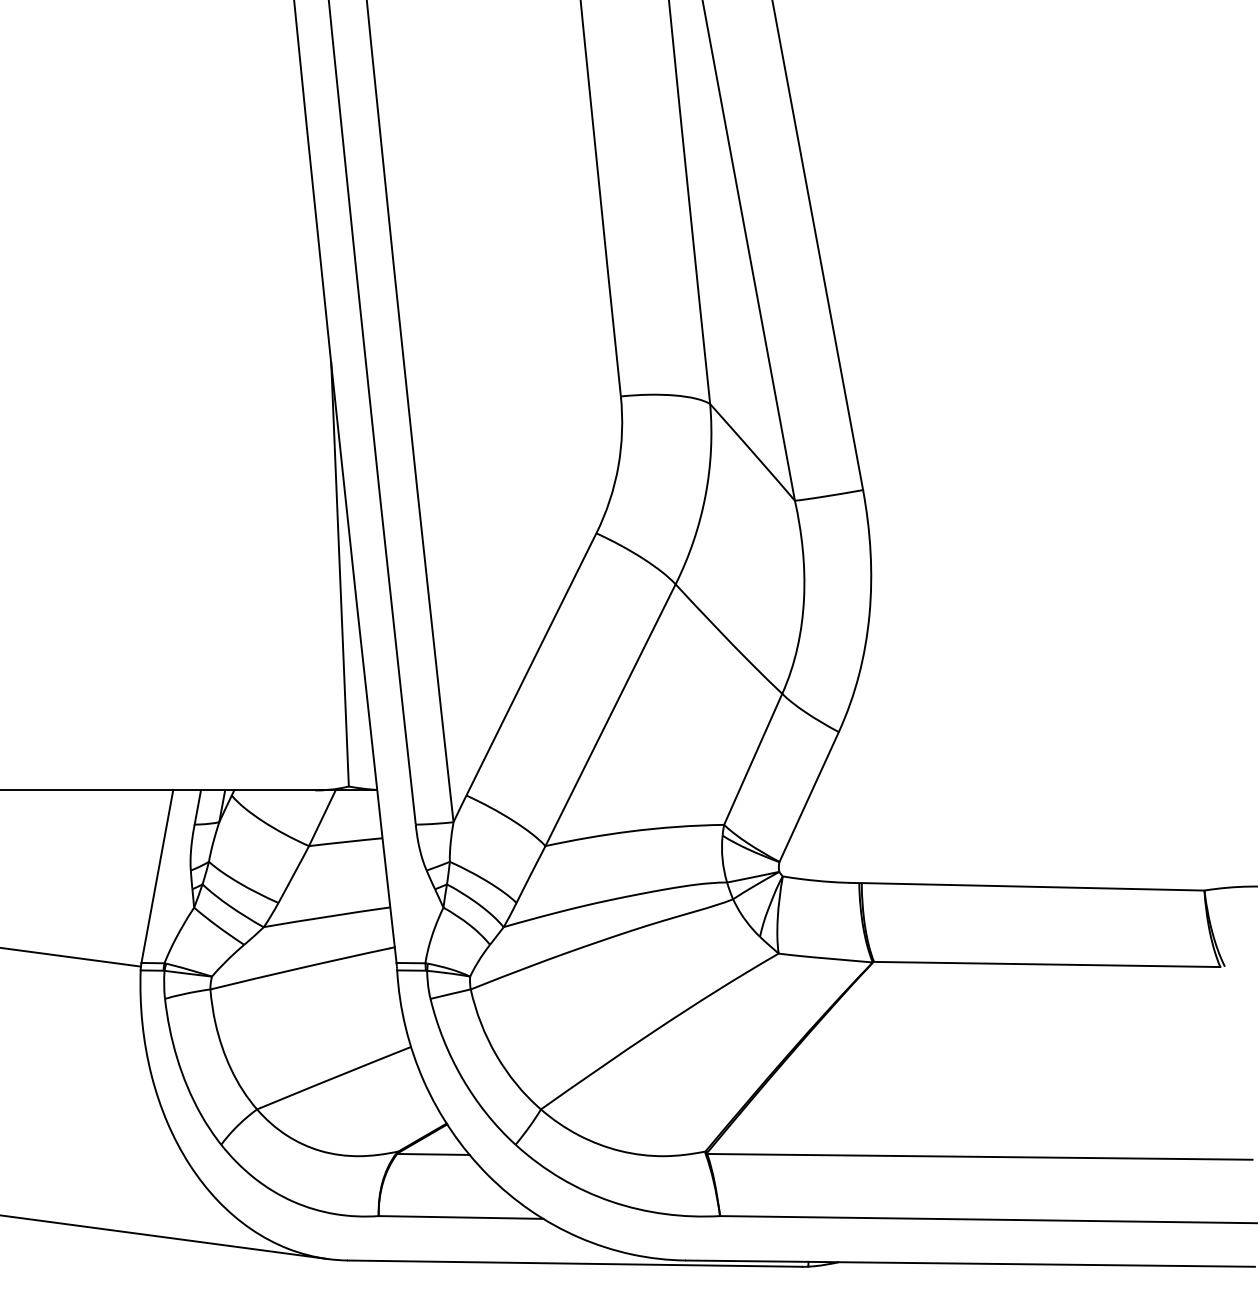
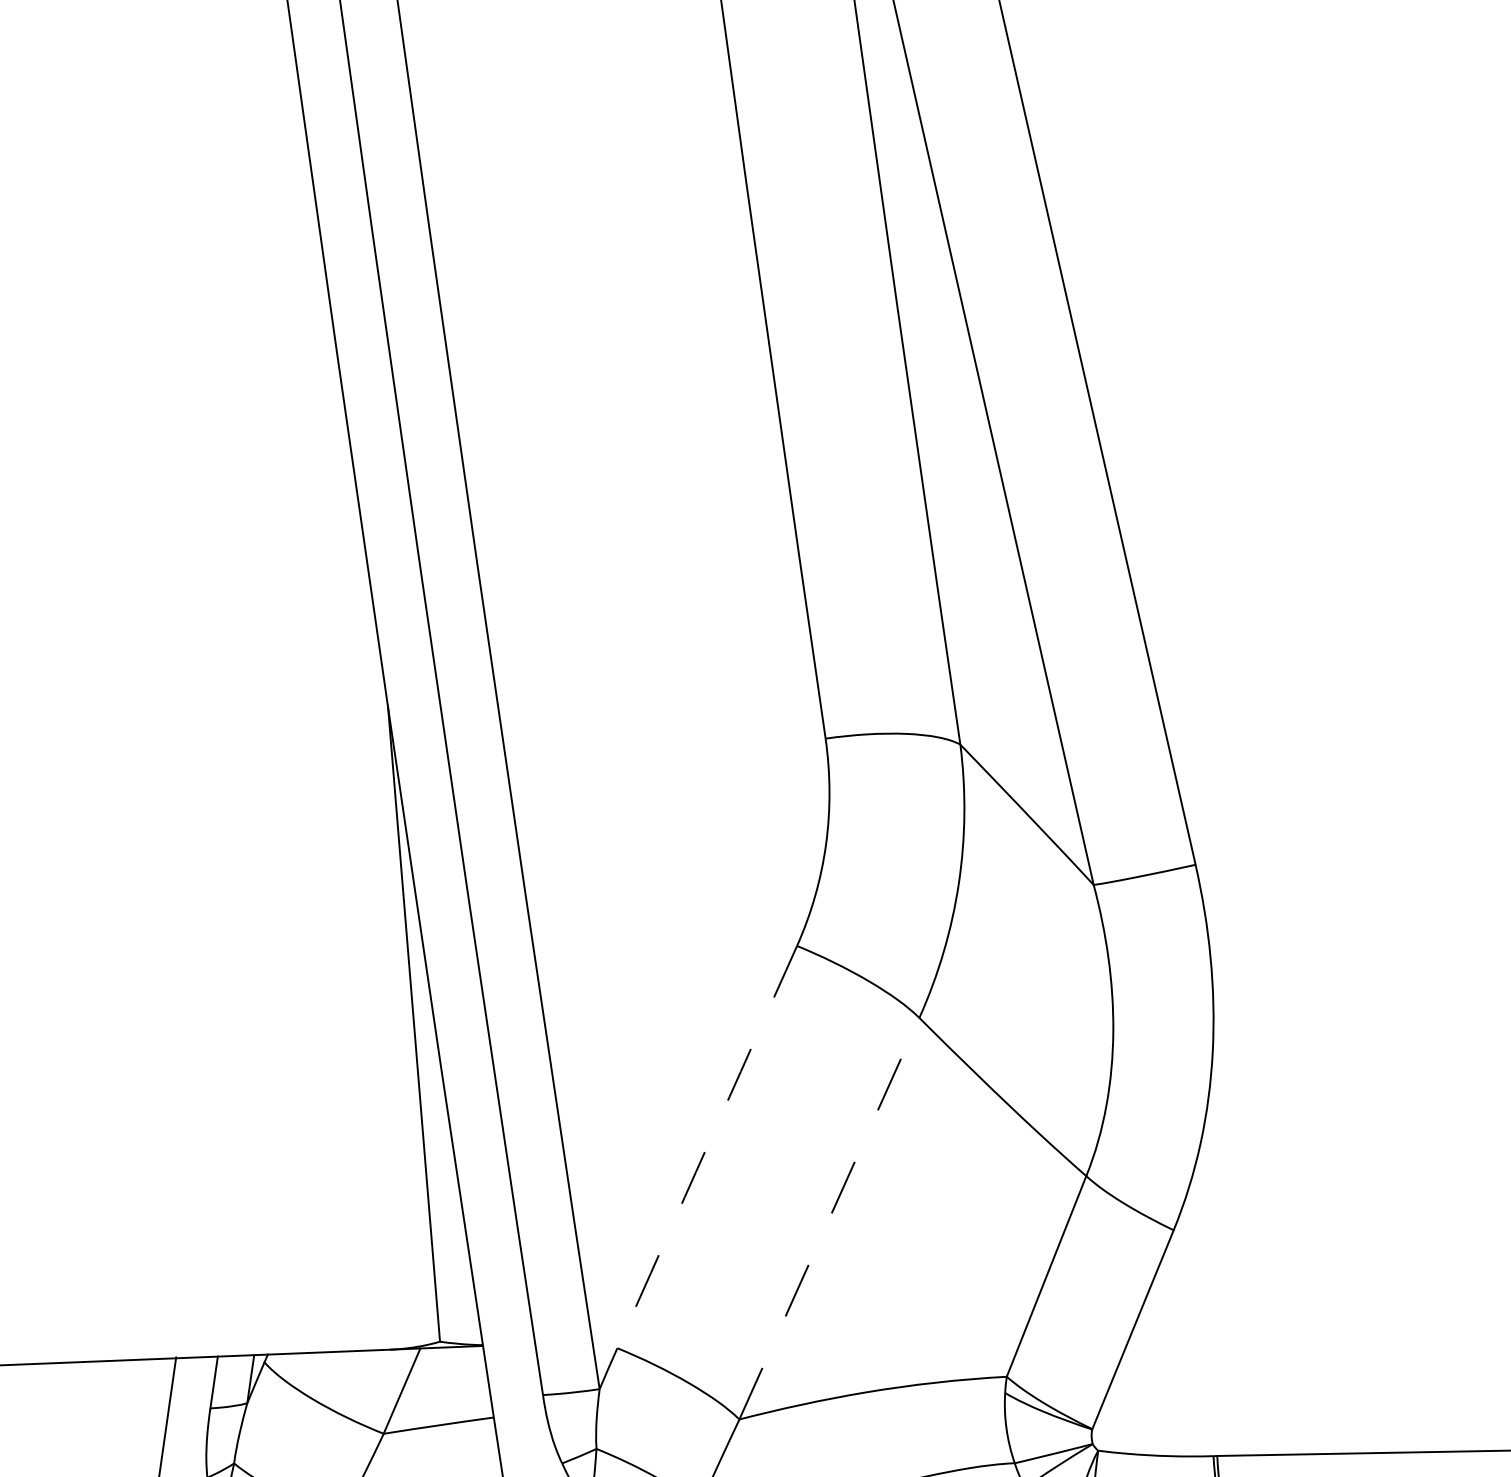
arc: (531, 664) -> (707, 1147), solid -> dashed
line: (610, 714) -> (829, 1217), solid -> dashed

